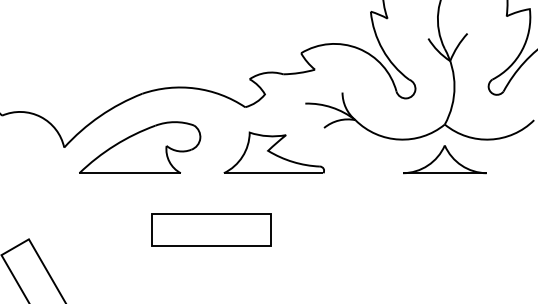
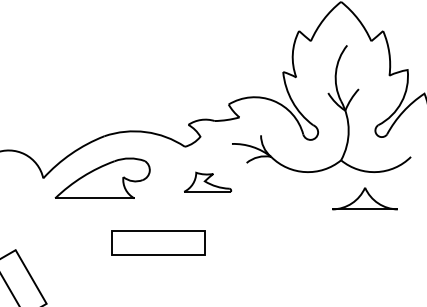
part: (274, 151) -> (207, 181), size x0.6
part: (444, 159) -> (364, 198), moved

